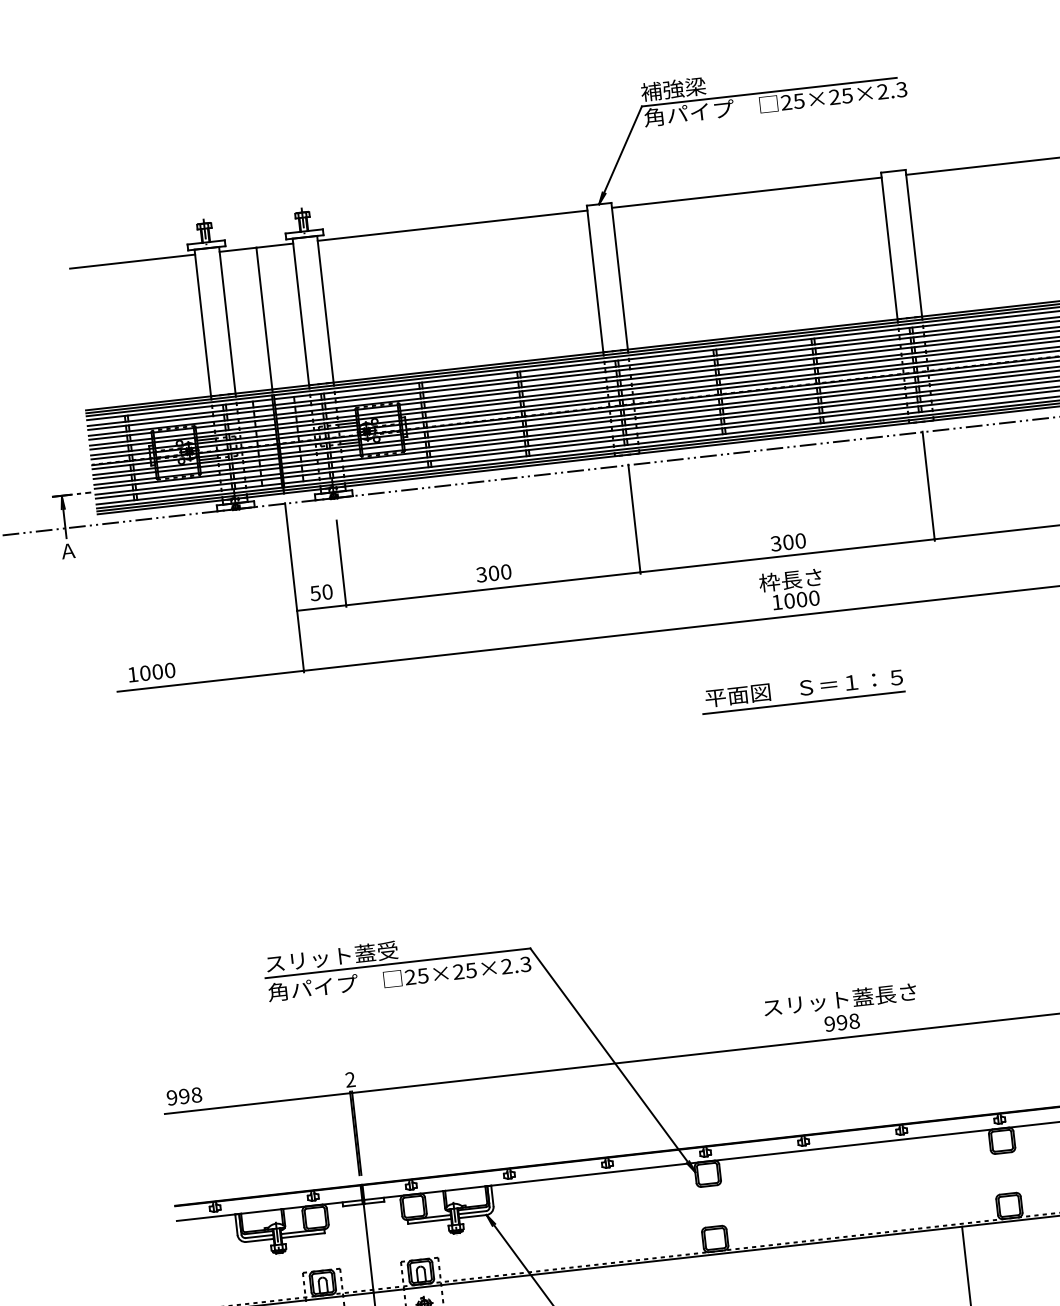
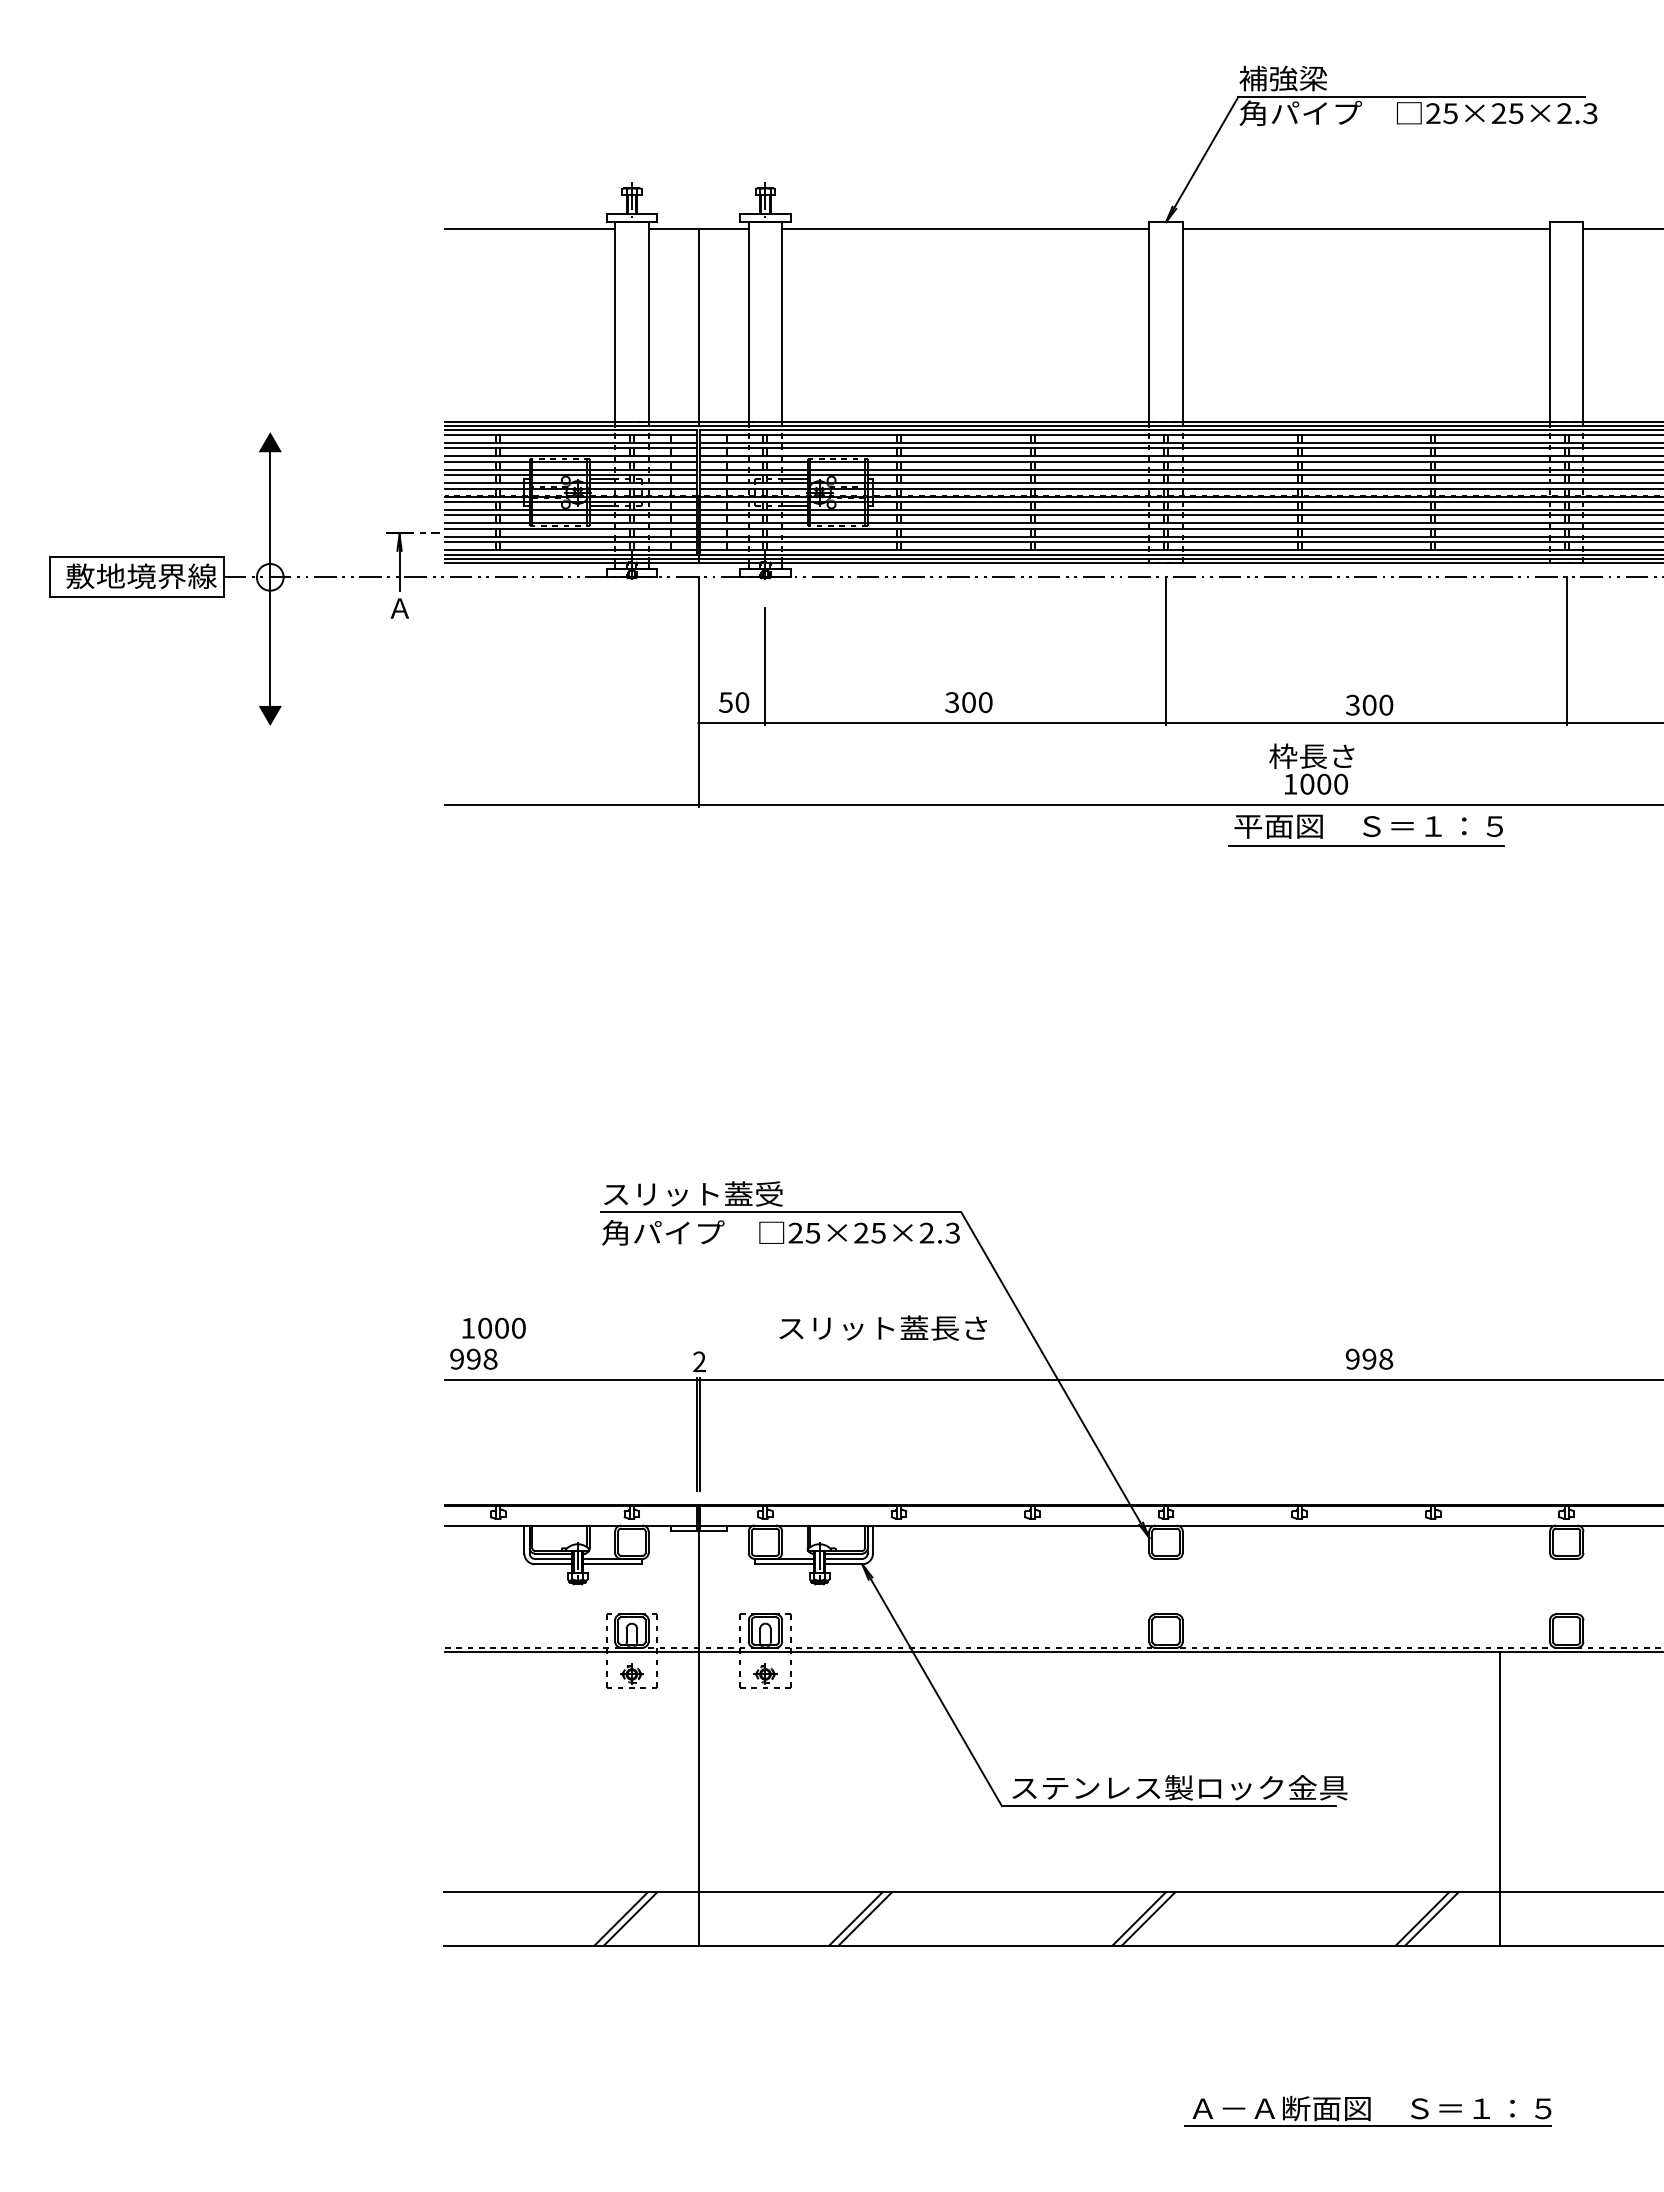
text: (791, 589) -> (1311, 768), moved
text: (151, 672) -> (493, 1327), moved
part: (802, 691) -> (1366, 830), moved
text: (839, 999) -> (882, 1327), moved

